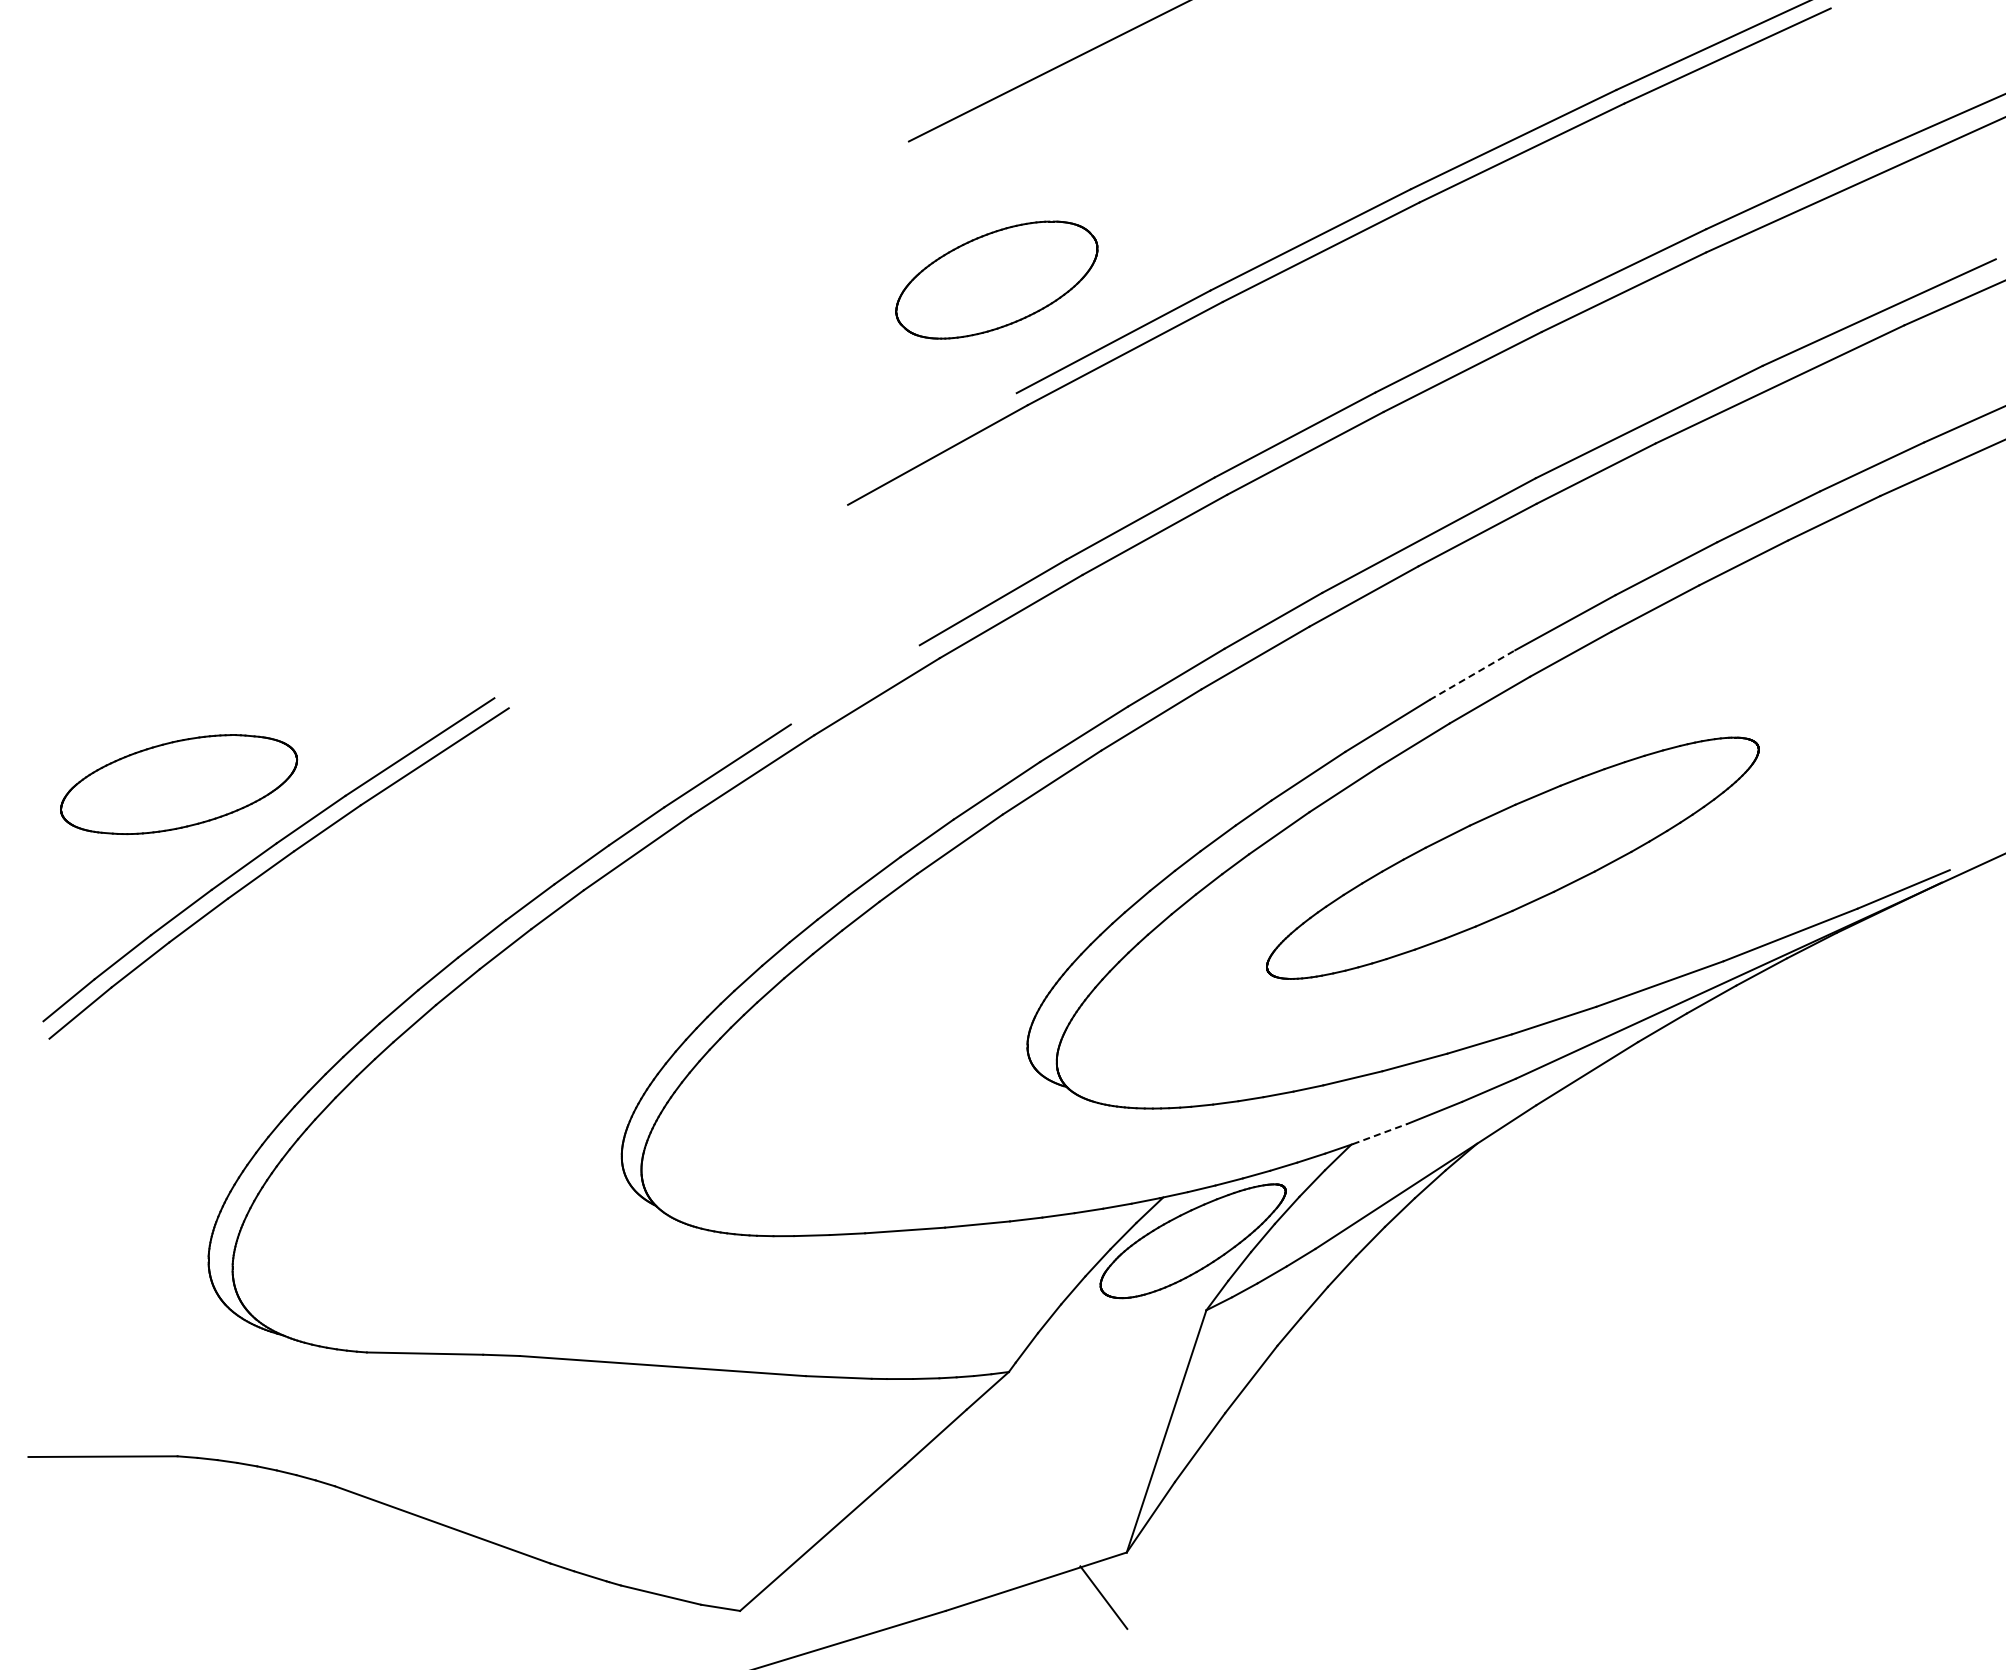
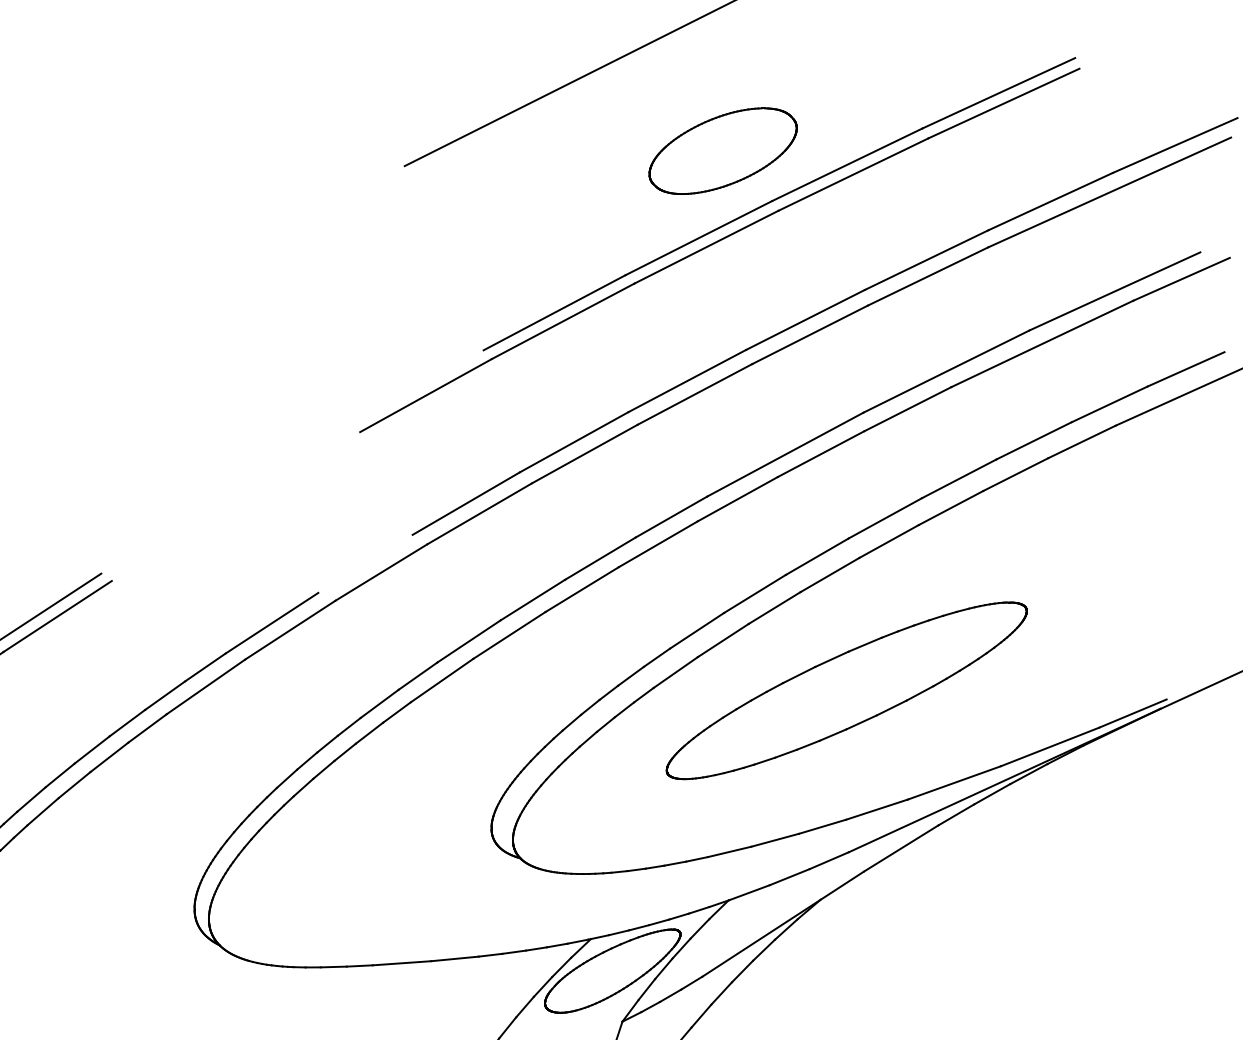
part: (996, 279) -> (722, 150), moved
line: (1472, 675) -> (817, 557), dashed -> solid
line: (1380, 1133) -> (749, 892), dashed -> solid

